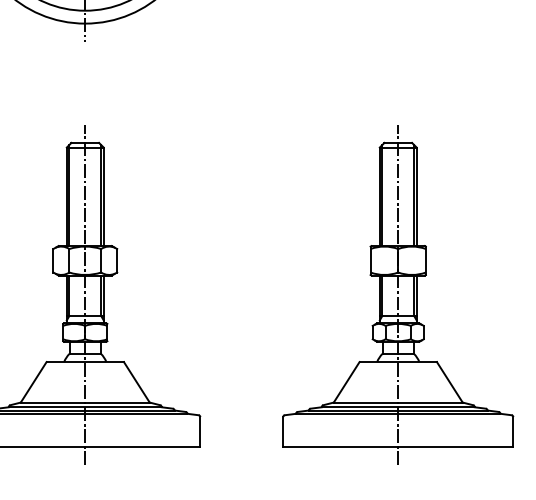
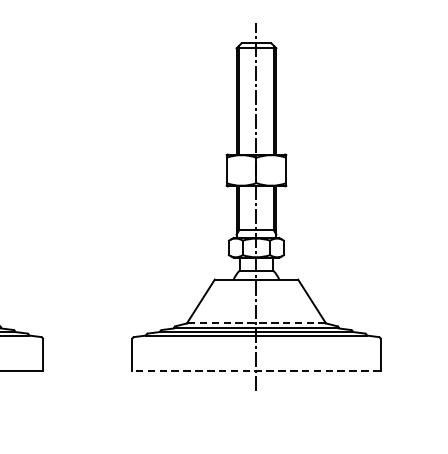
line: (397, 402) -> (255, 323), solid -> dashed
line: (397, 446) -> (255, 370), solid -> dashed

